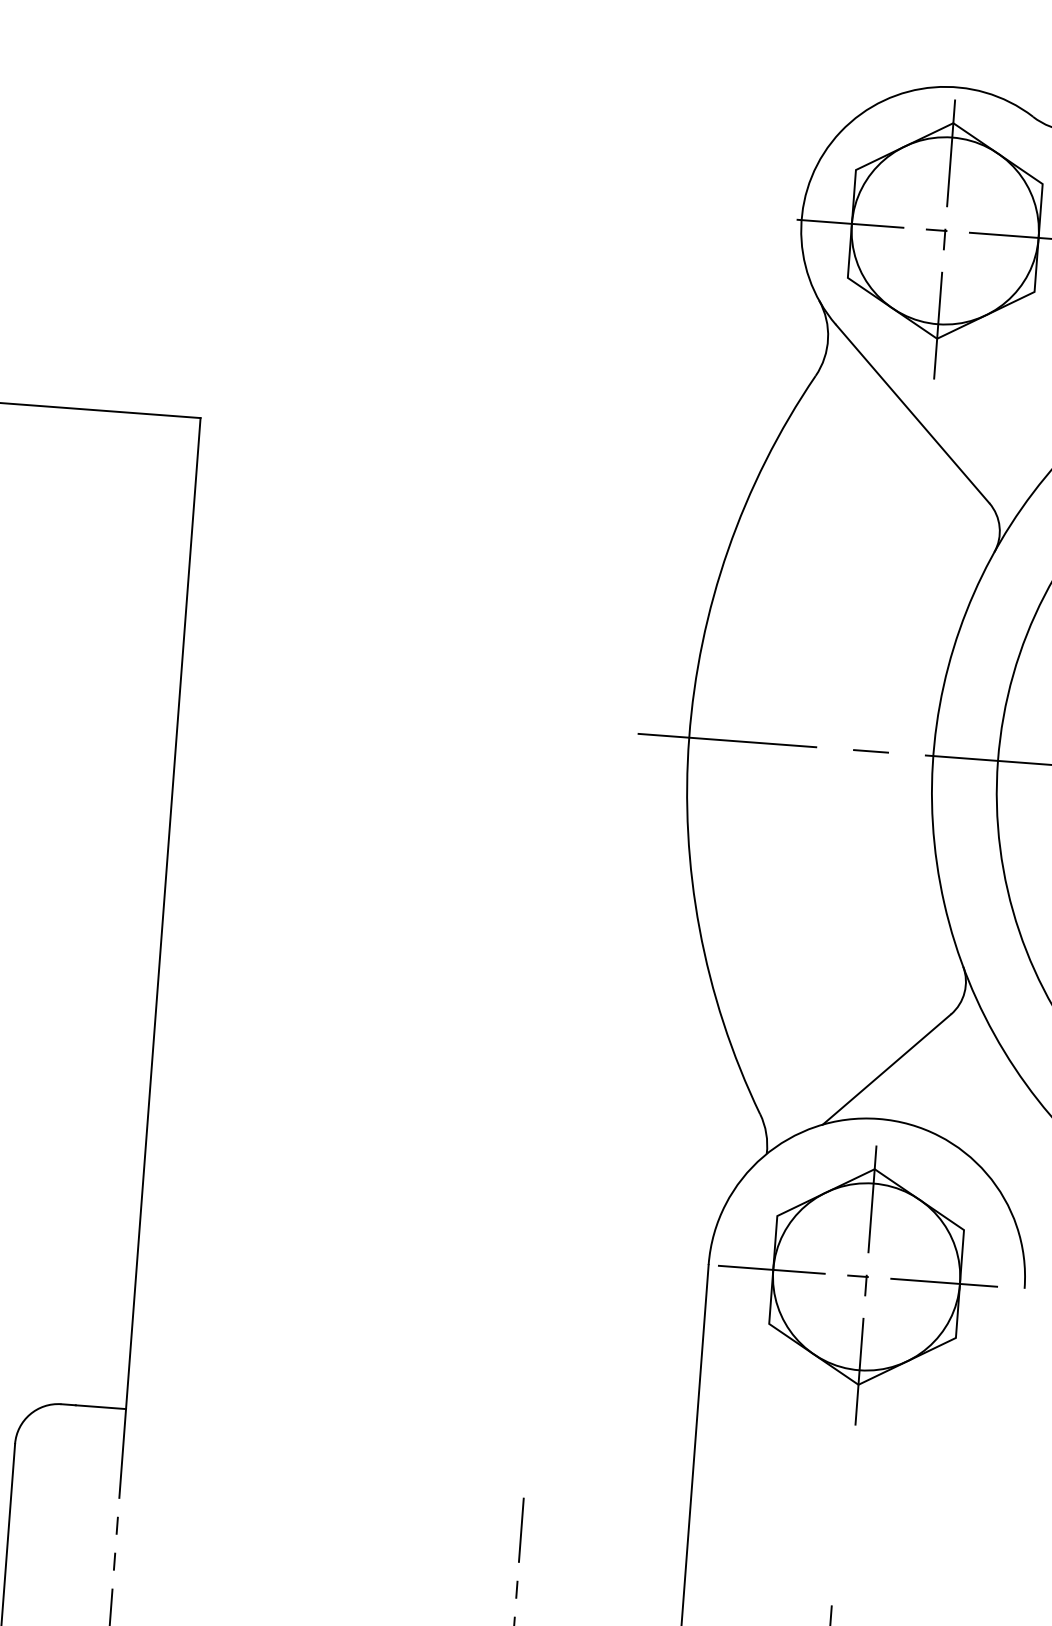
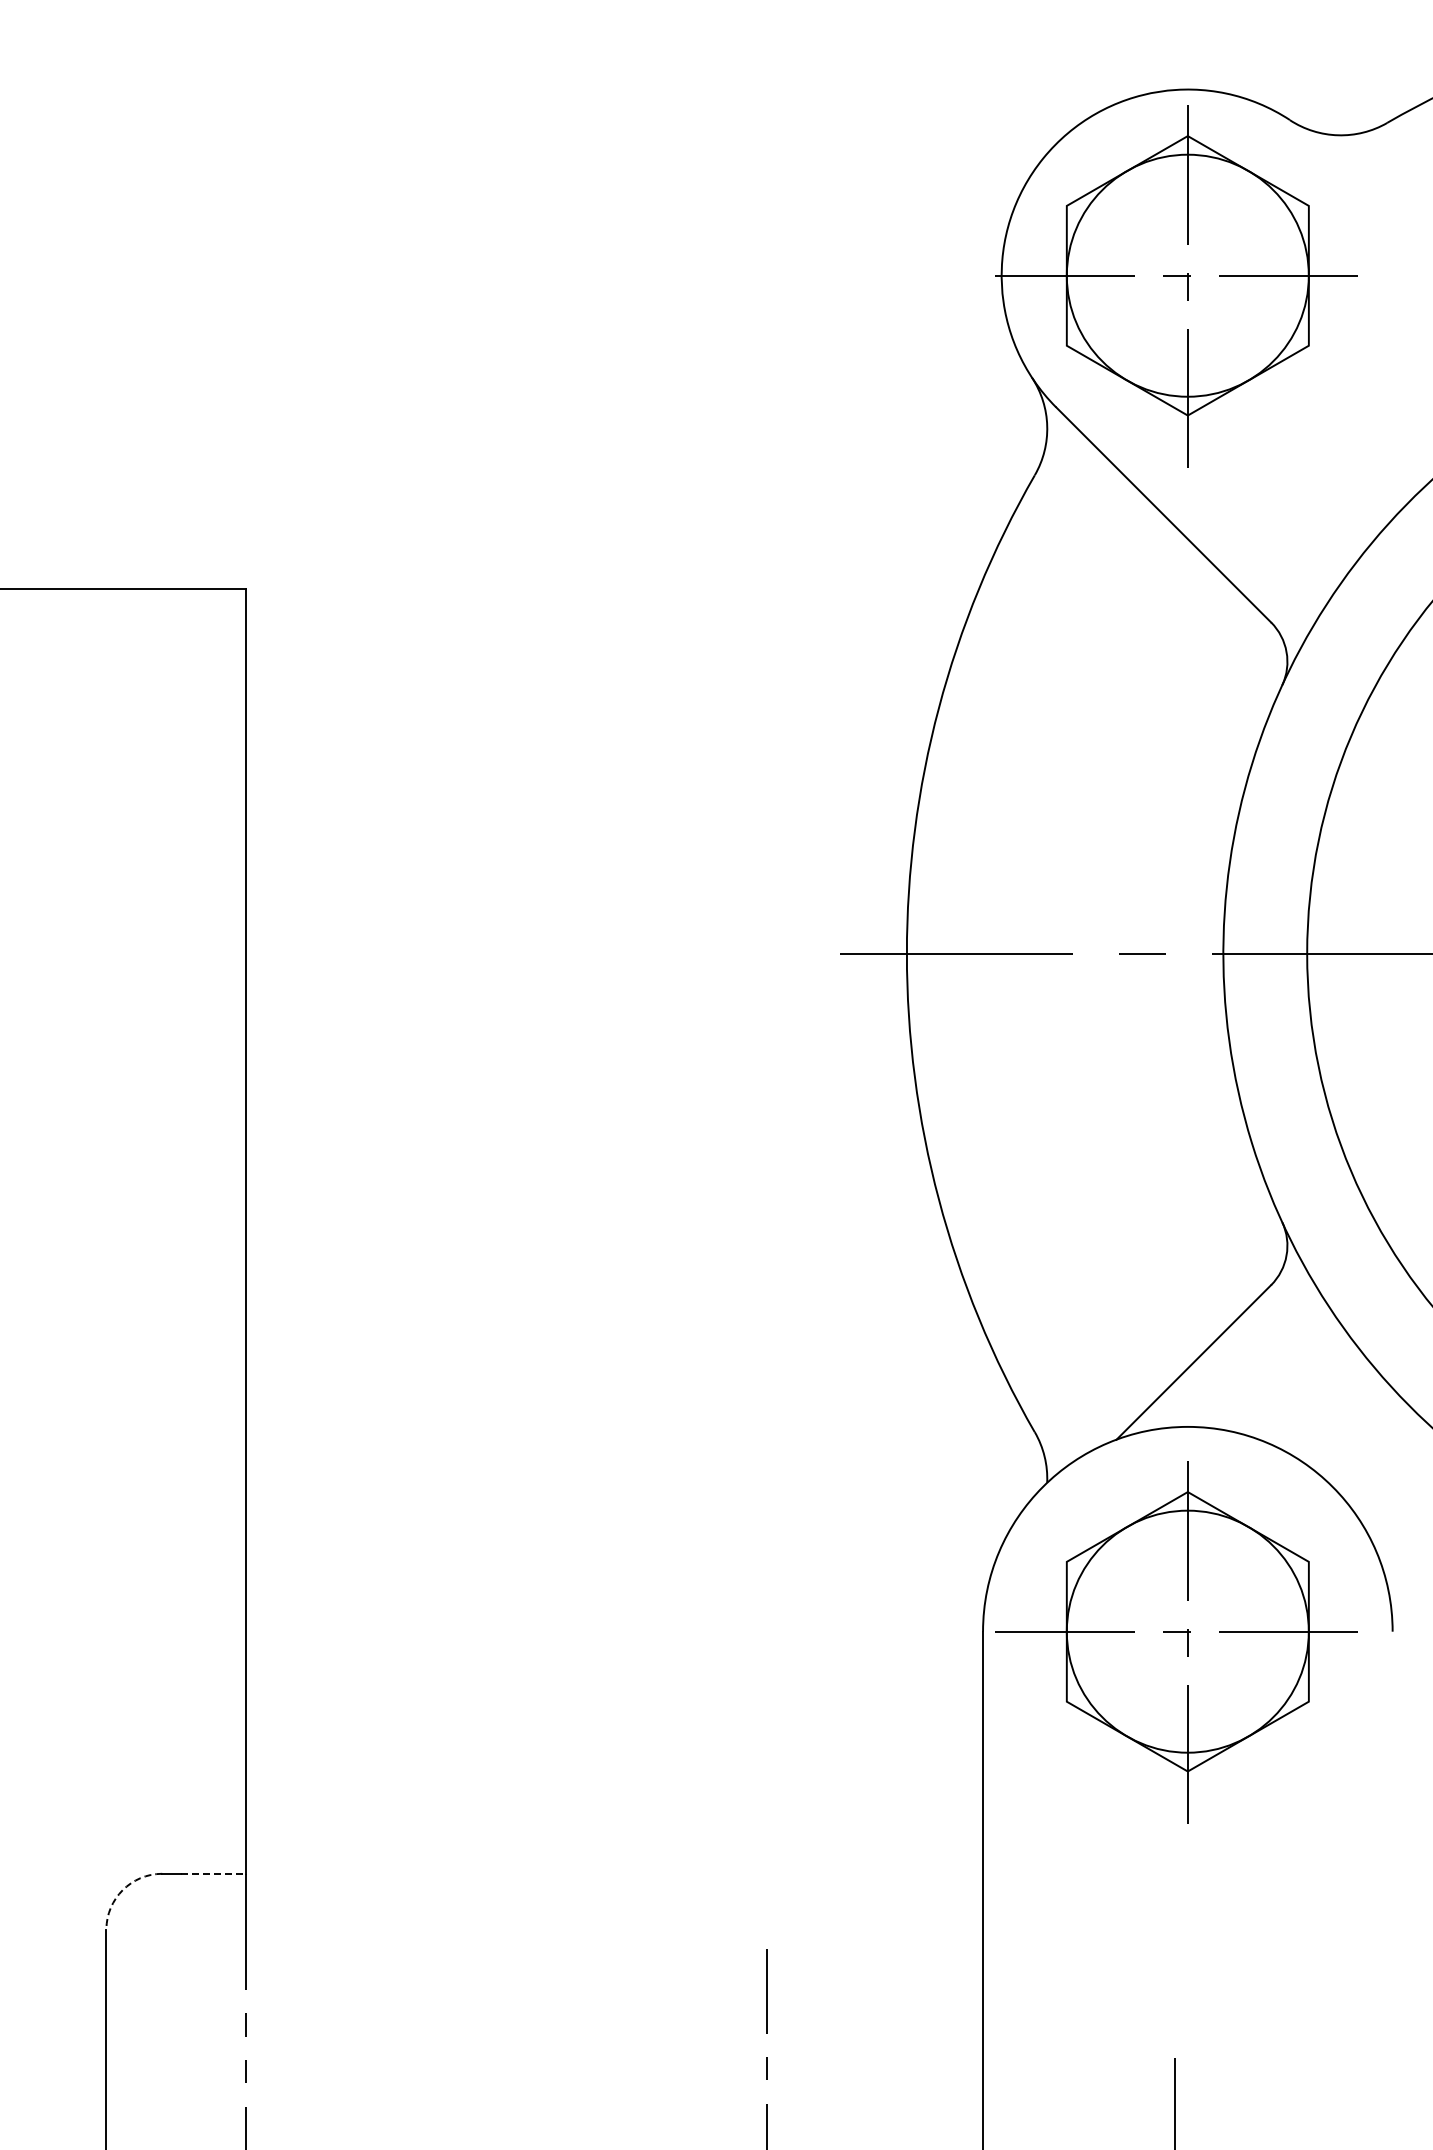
line: (100, 1406) -> (213, 1873), solid -> dashed
arc: (29, 1414) -> (122, 1890), solid -> dashed

